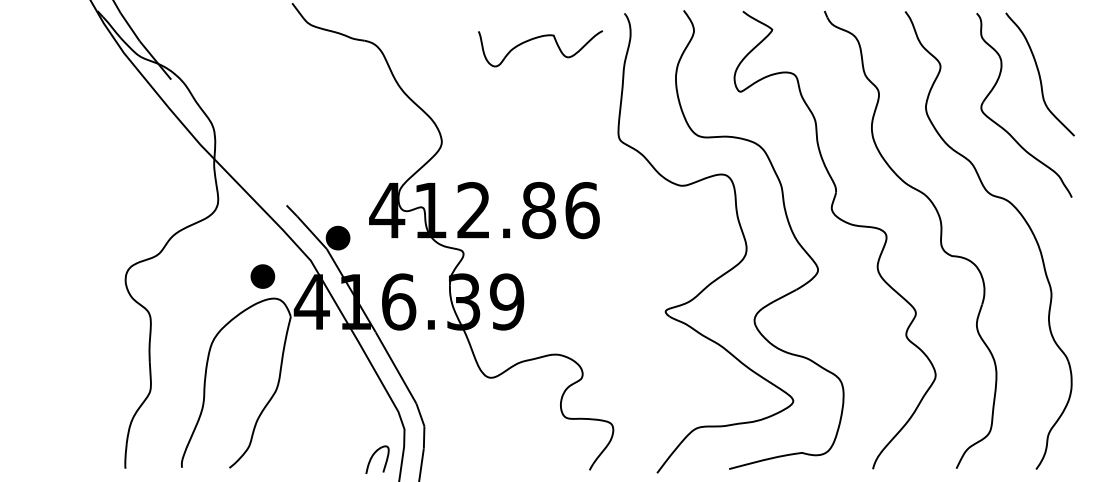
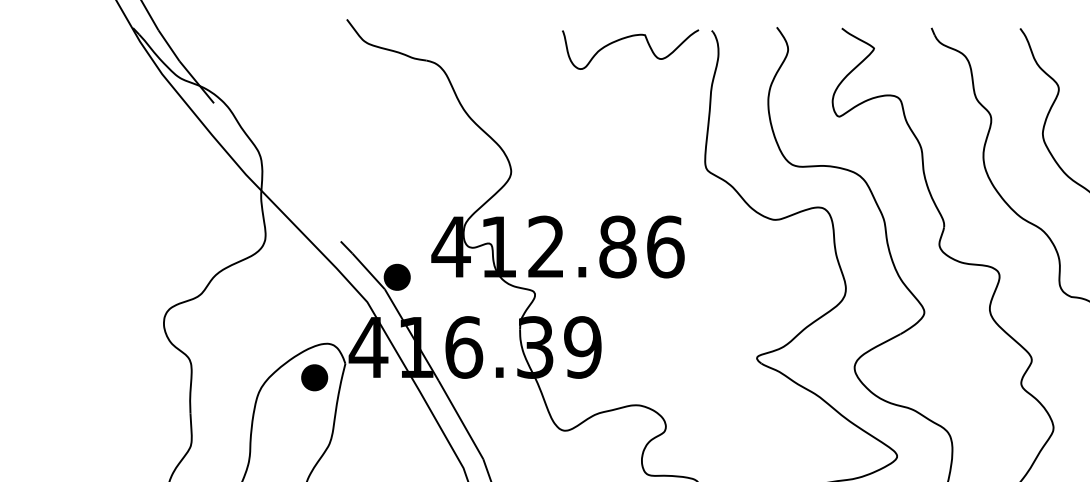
curve: (538, 38) -> (628, 38), moved
part: (262, 276) -> (314, 377), moved

